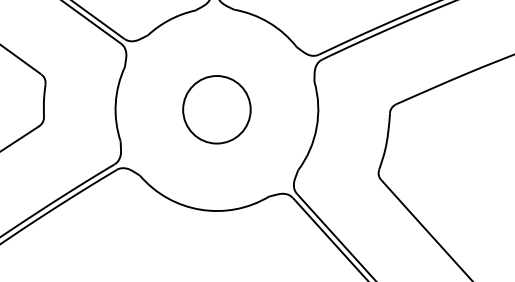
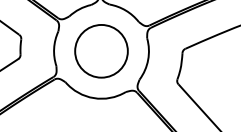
circle: (216, 110) -> (101, 51), size x1.67

